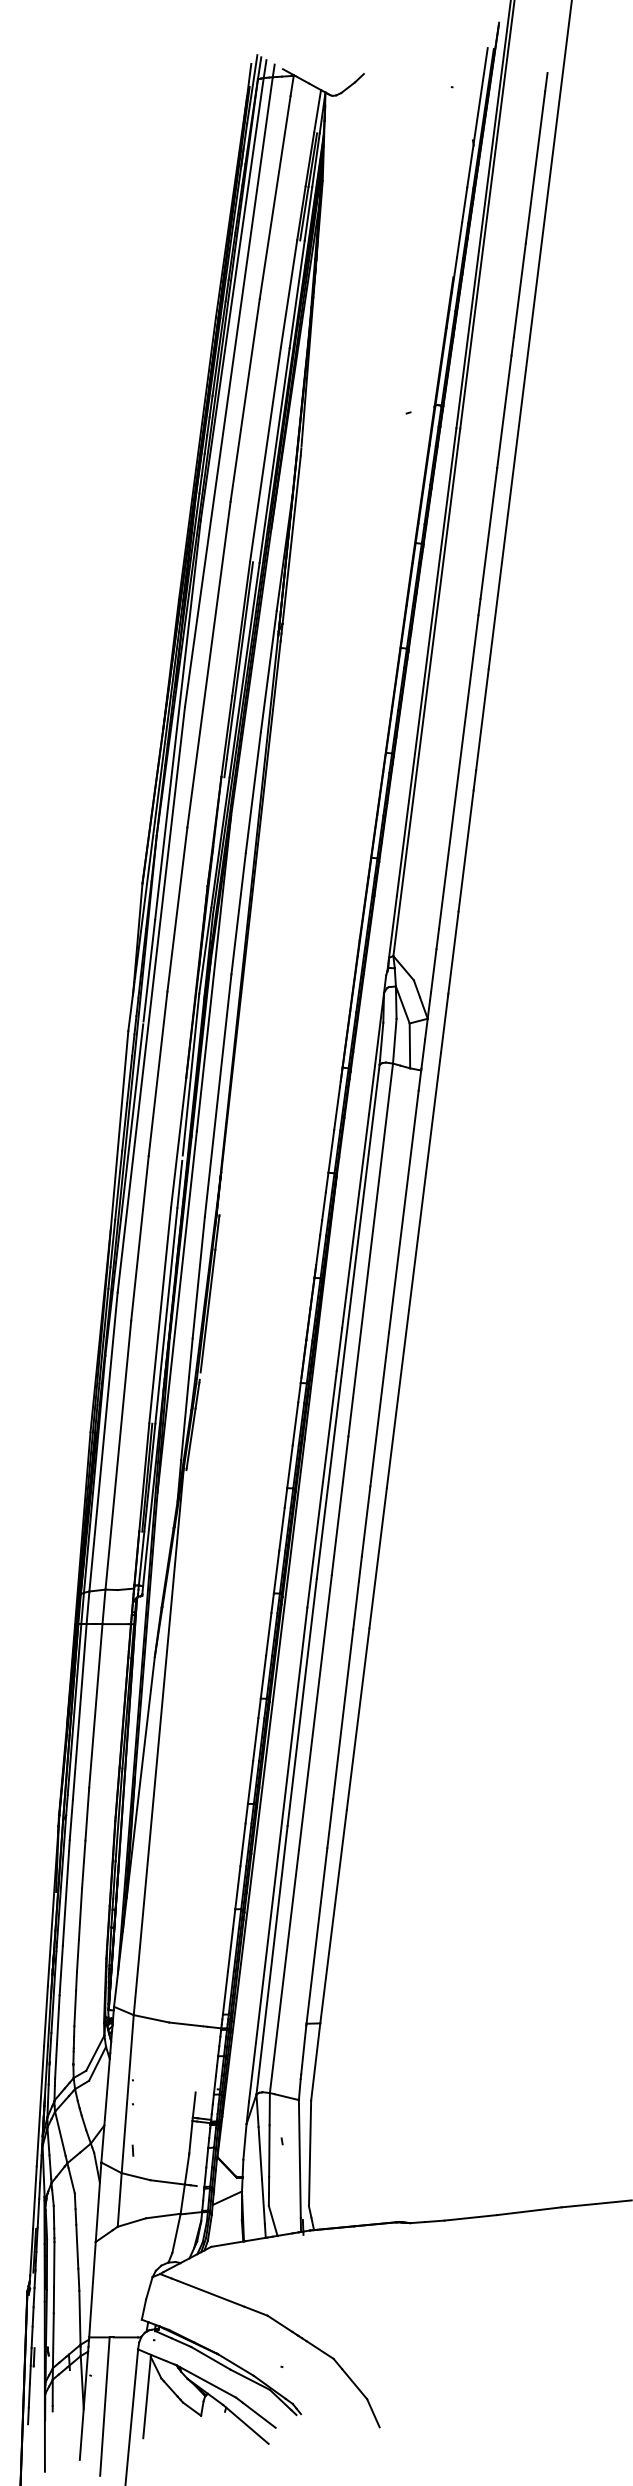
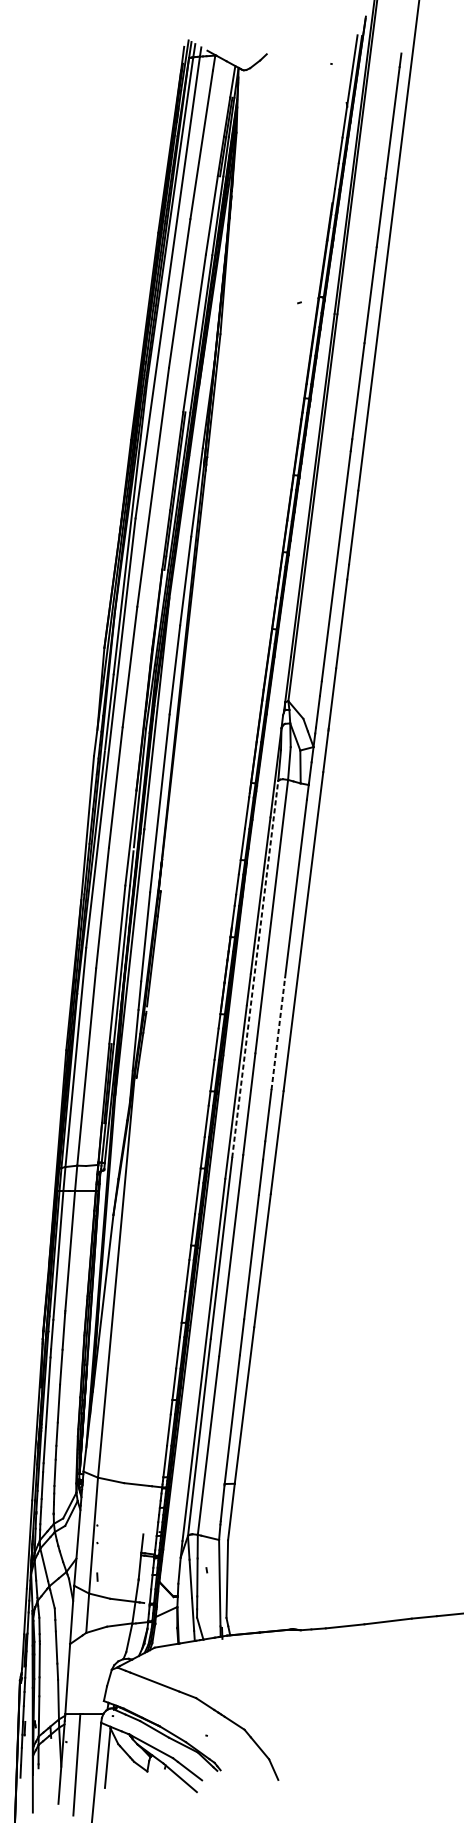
line: (348, 1321) -> (255, 969), solid -> dashed
line: (379, 1409) -> (278, 1033), solid -> dashed

